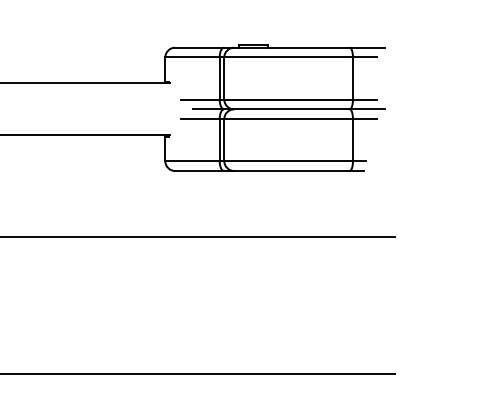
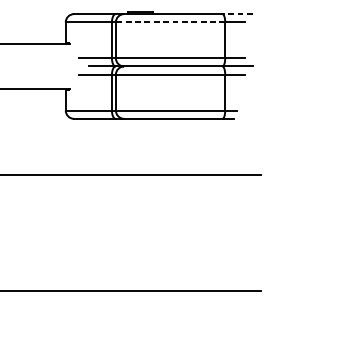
line: (367, 47) -> (237, 13), solid -> dashed
line: (288, 57) -> (170, 22), solid -> dashed

